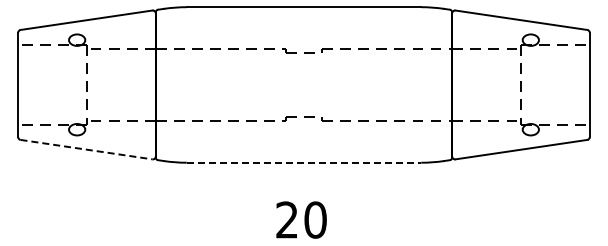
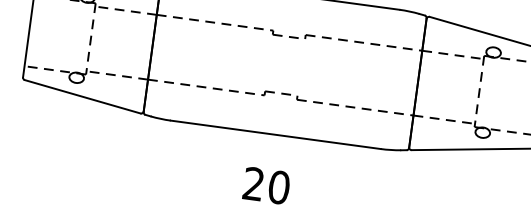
line: (86, 149) -> (82, 96), dashed -> solid
line: (304, 162) -> (276, 134), dashed -> solid

